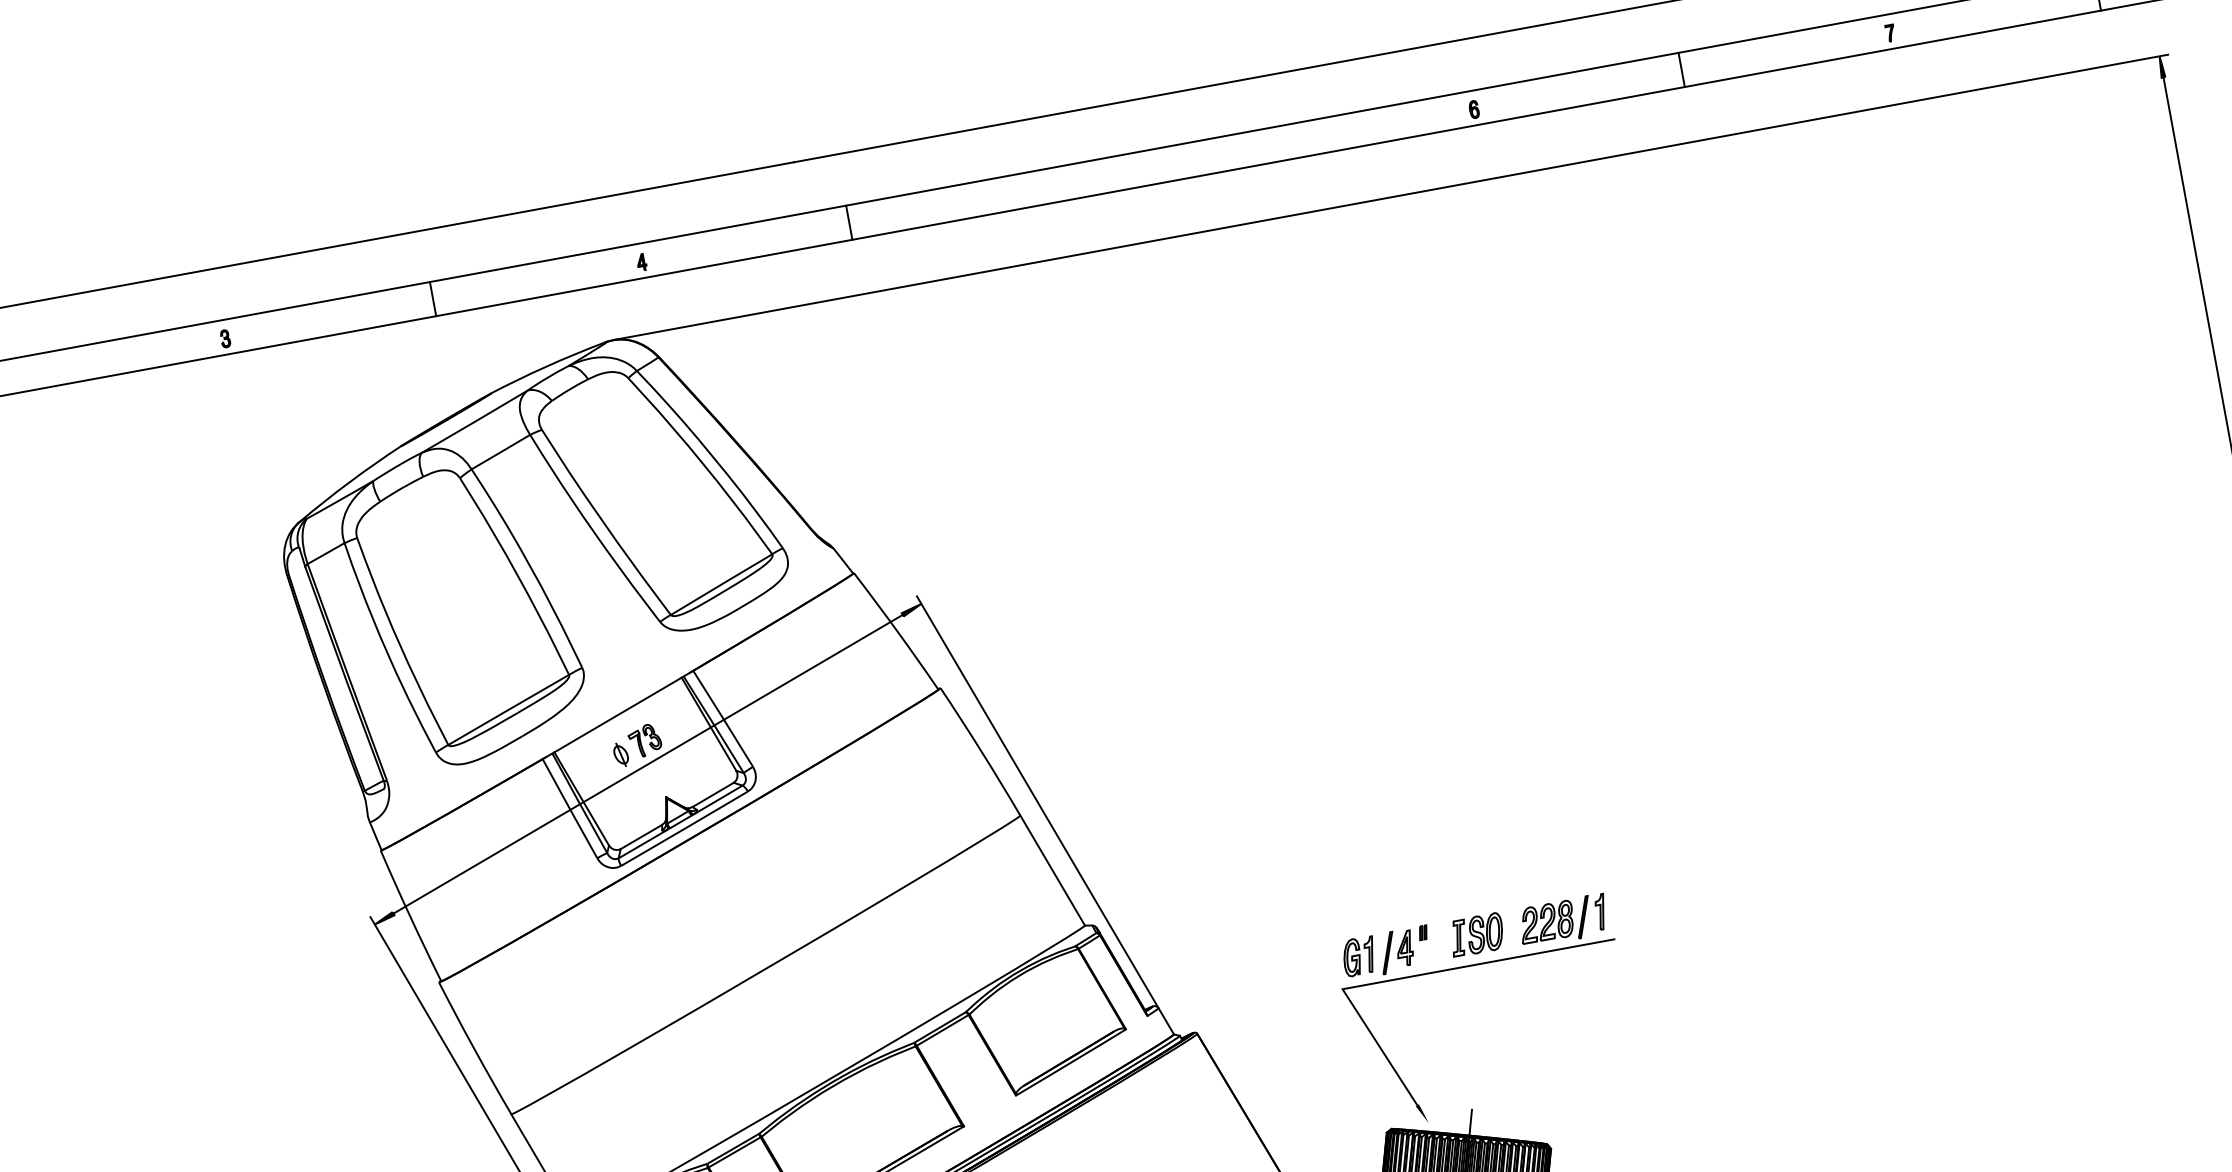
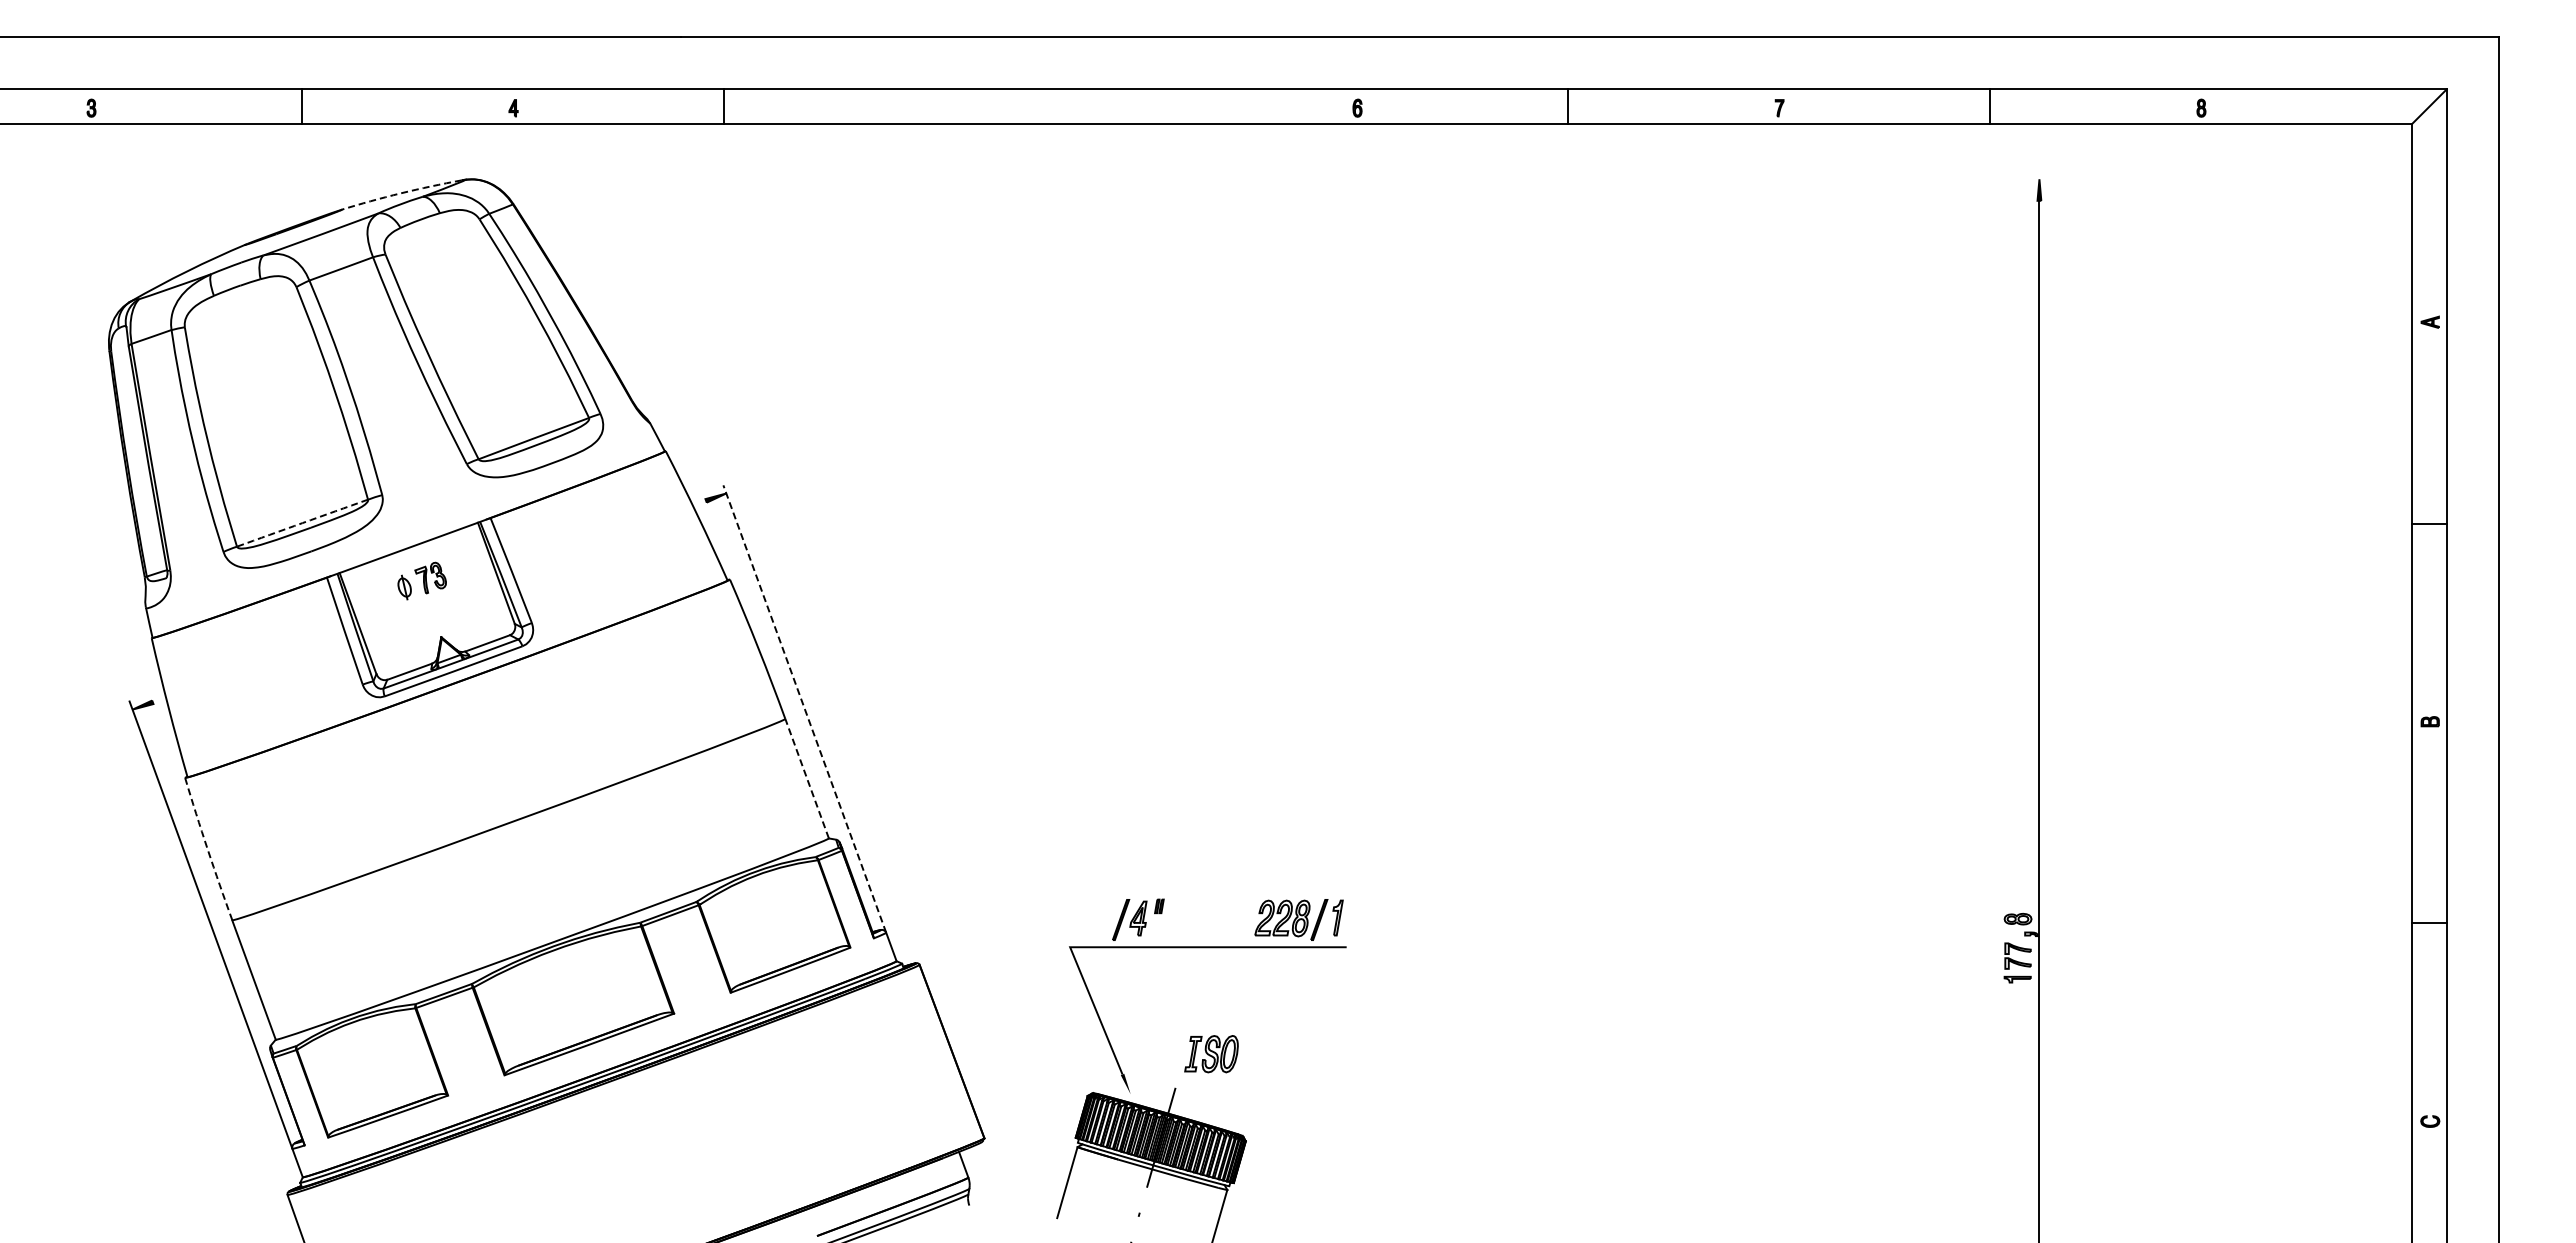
line: (1391, 197) -> (1260, 179), removed
arc: (545, 367) -> (400, 193), solid -> dashed
arc: (508, 710) -> (302, 523), solid -> dashed
line: (648, 764) -> (429, 601), removed
line: (1037, 801) -> (804, 708), solid -> dashed
line: (1053, 870) -> (807, 778), solid -> dashed
part: (1476, 935) -> (1211, 1054), moved
part: (1359, 956) -> (1092, 918), removed
arc: (474, 1048) -> (207, 849), solid -> dashed

